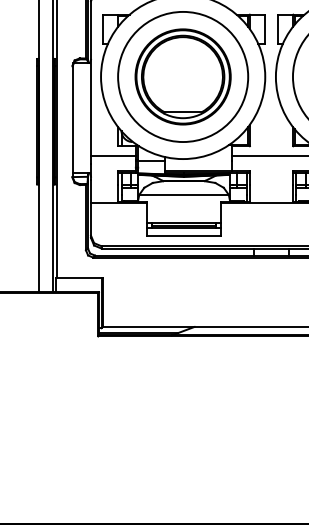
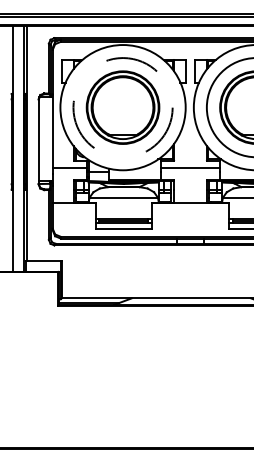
circle: (182, 76) -> (122, 107), solid -> dashed

